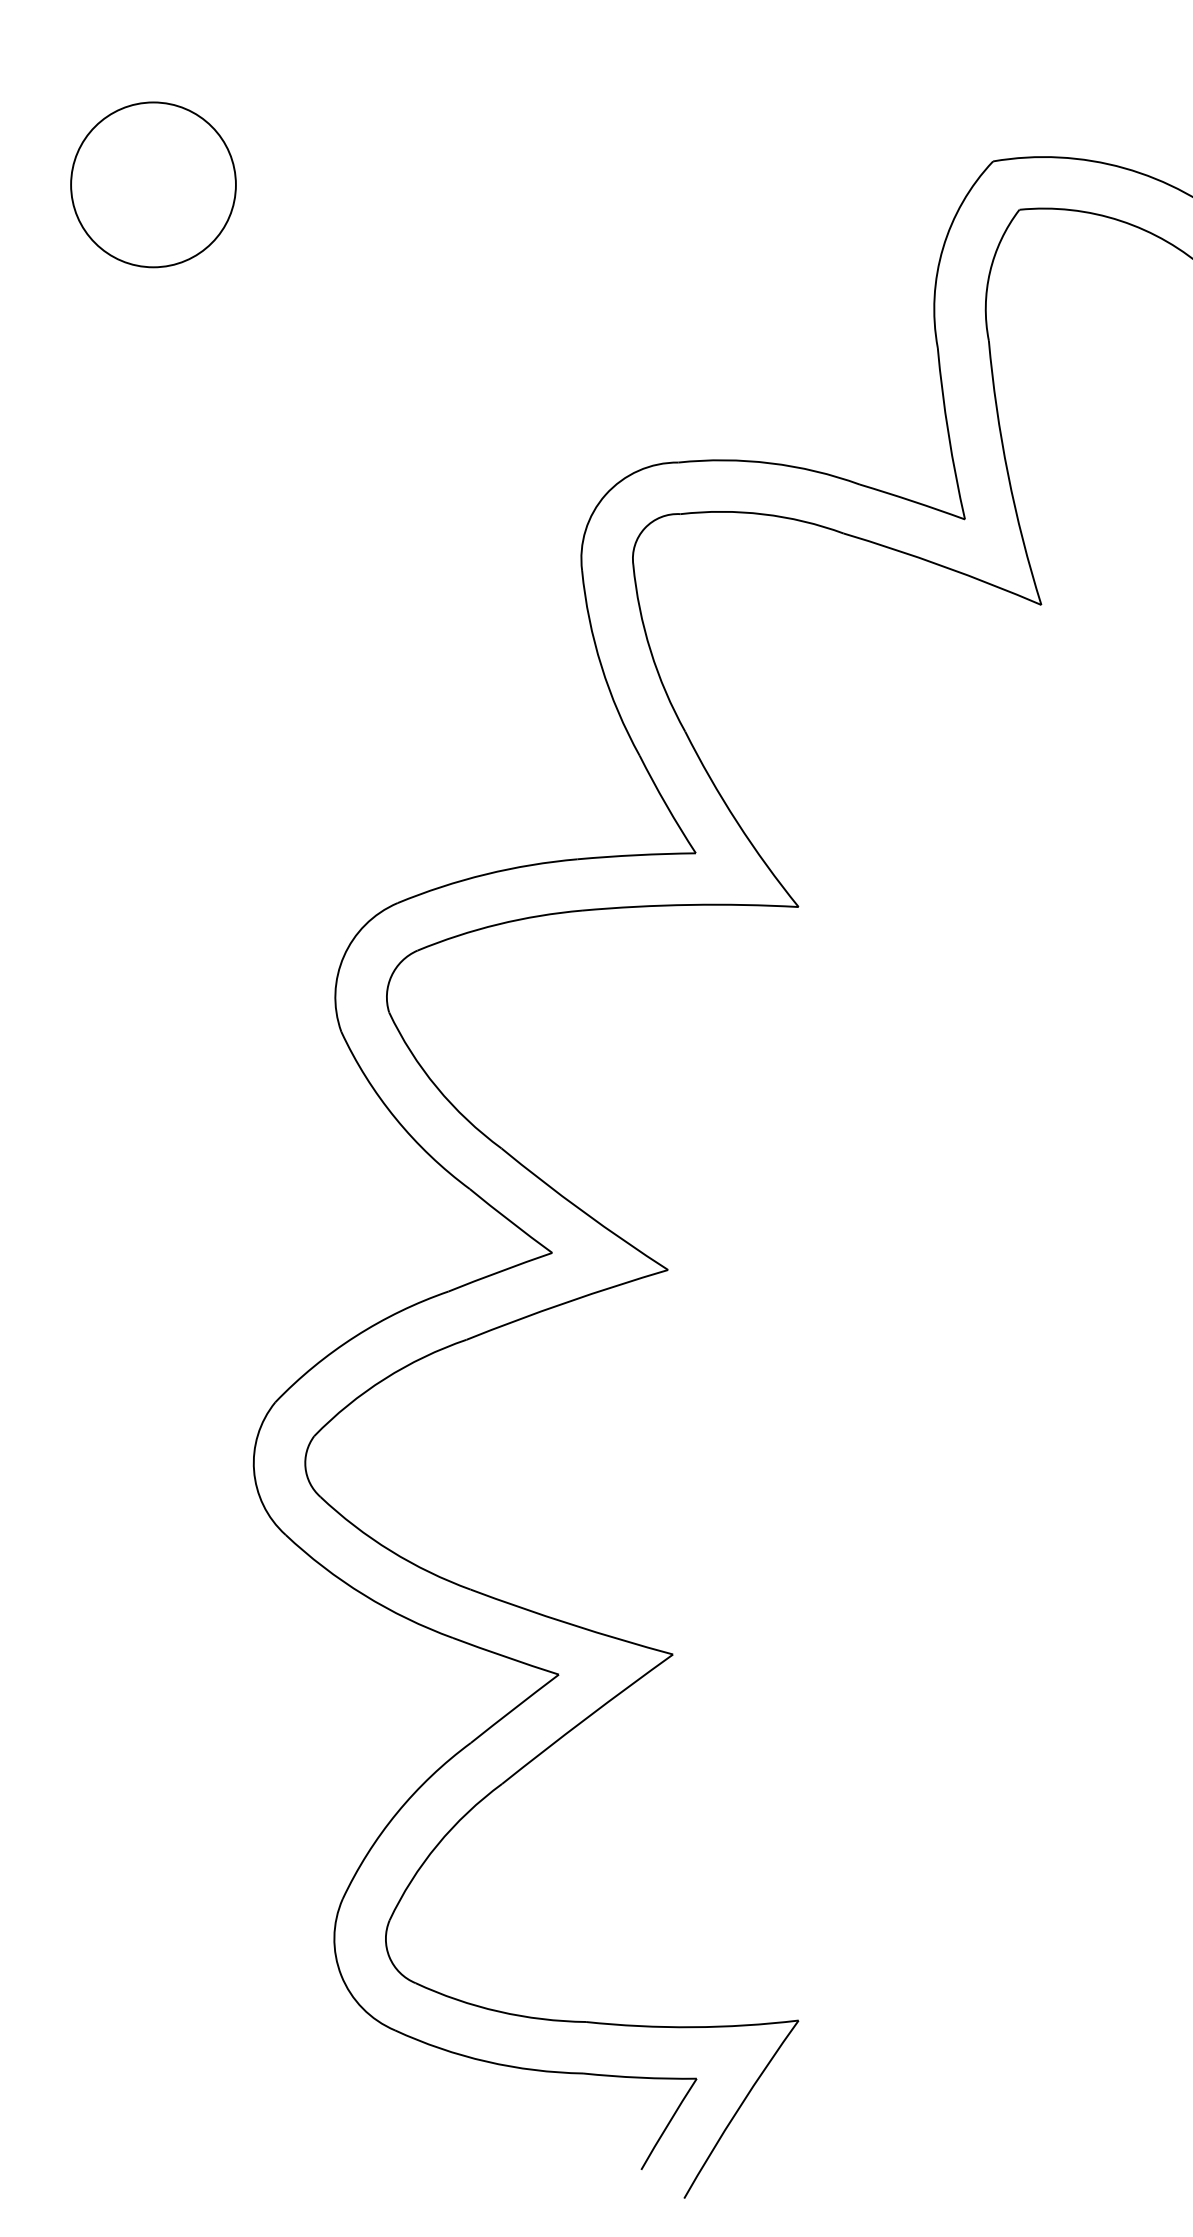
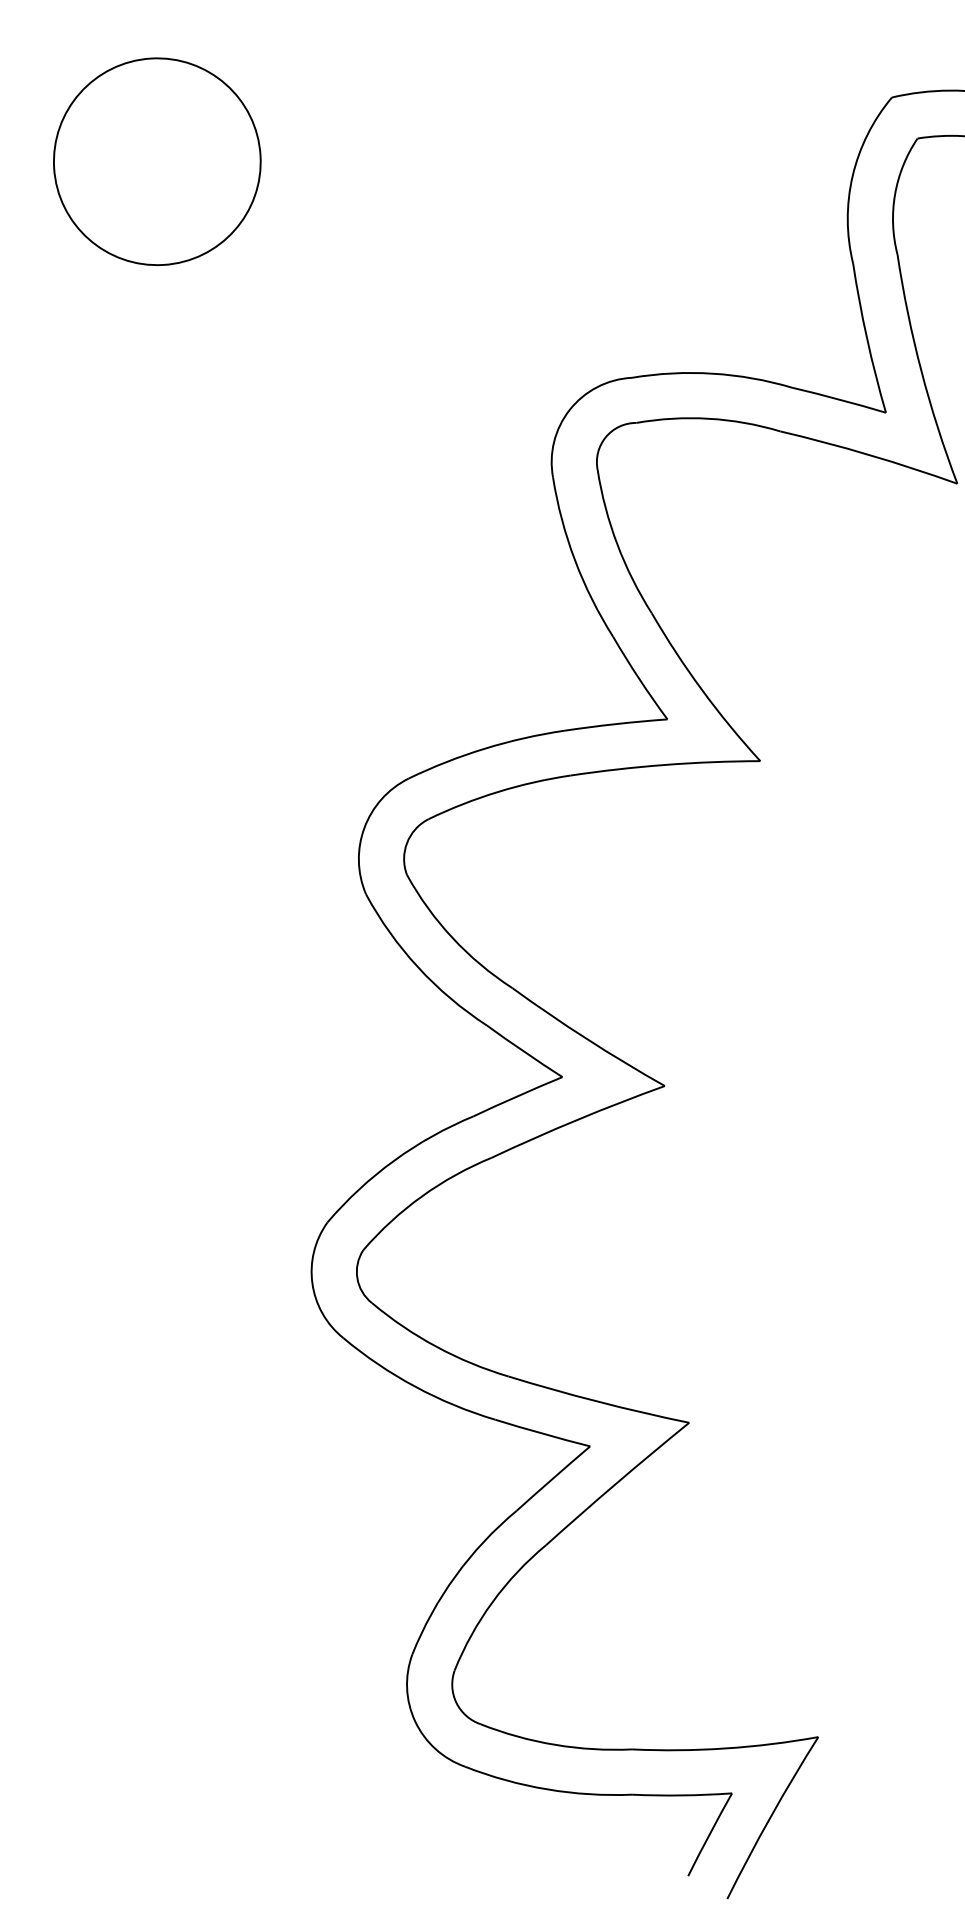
circle: (153, 184) -> (157, 161), size x1.43

